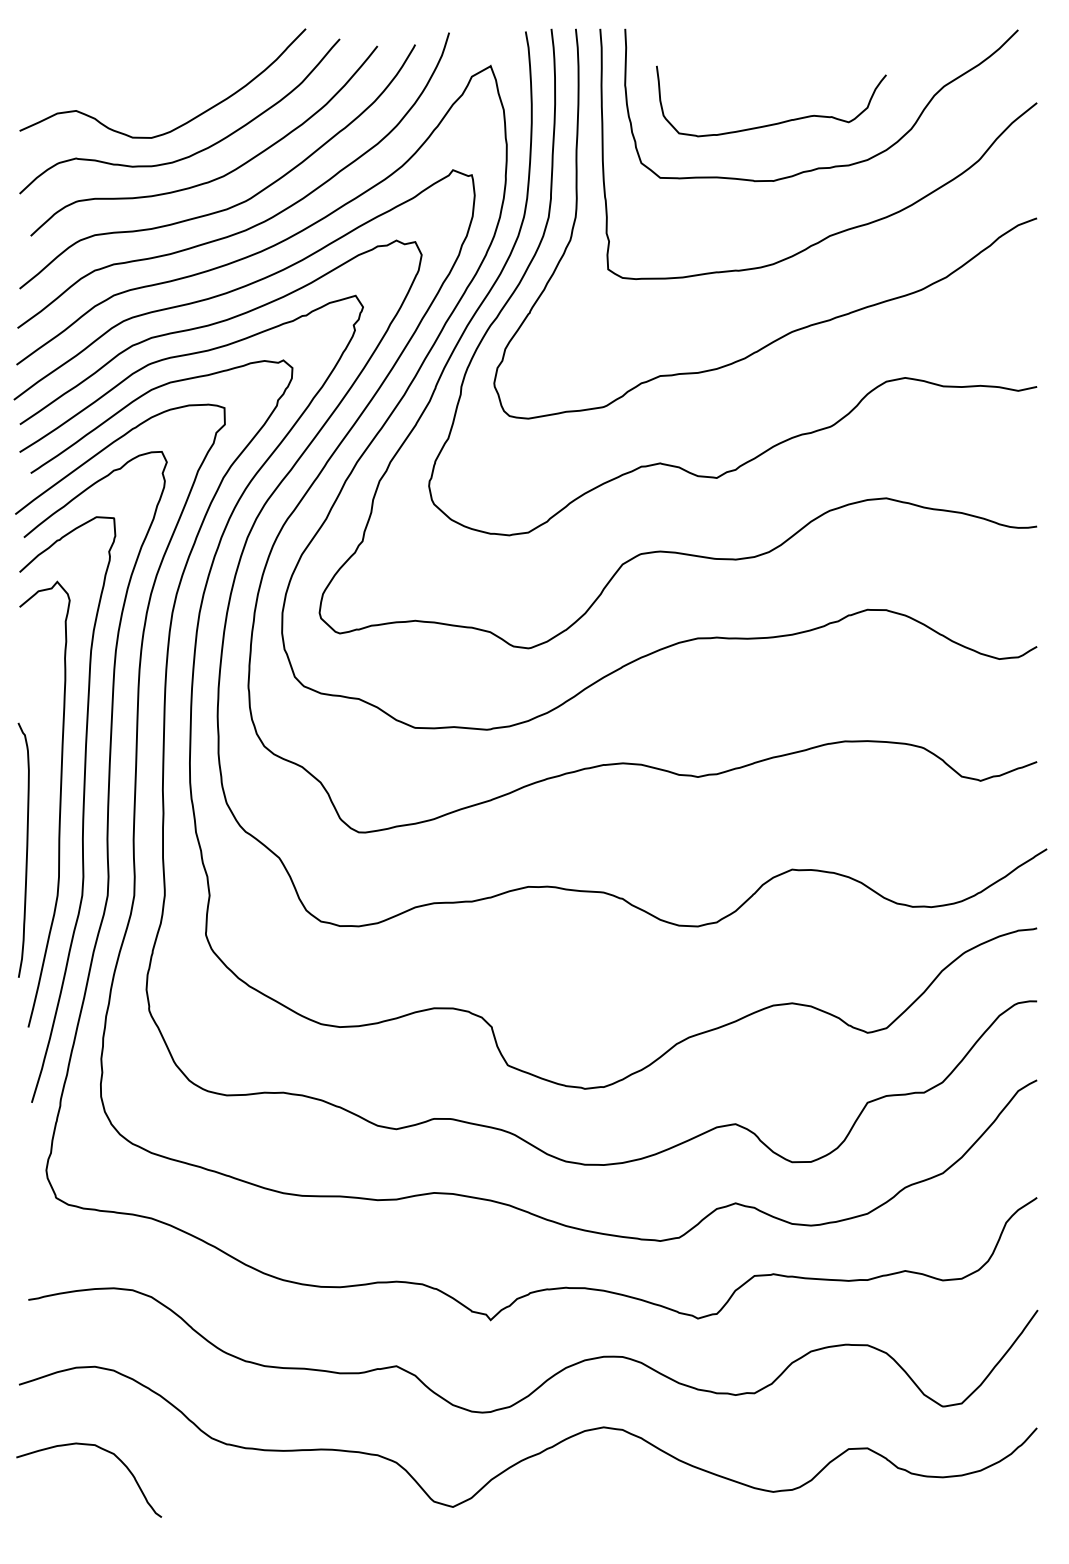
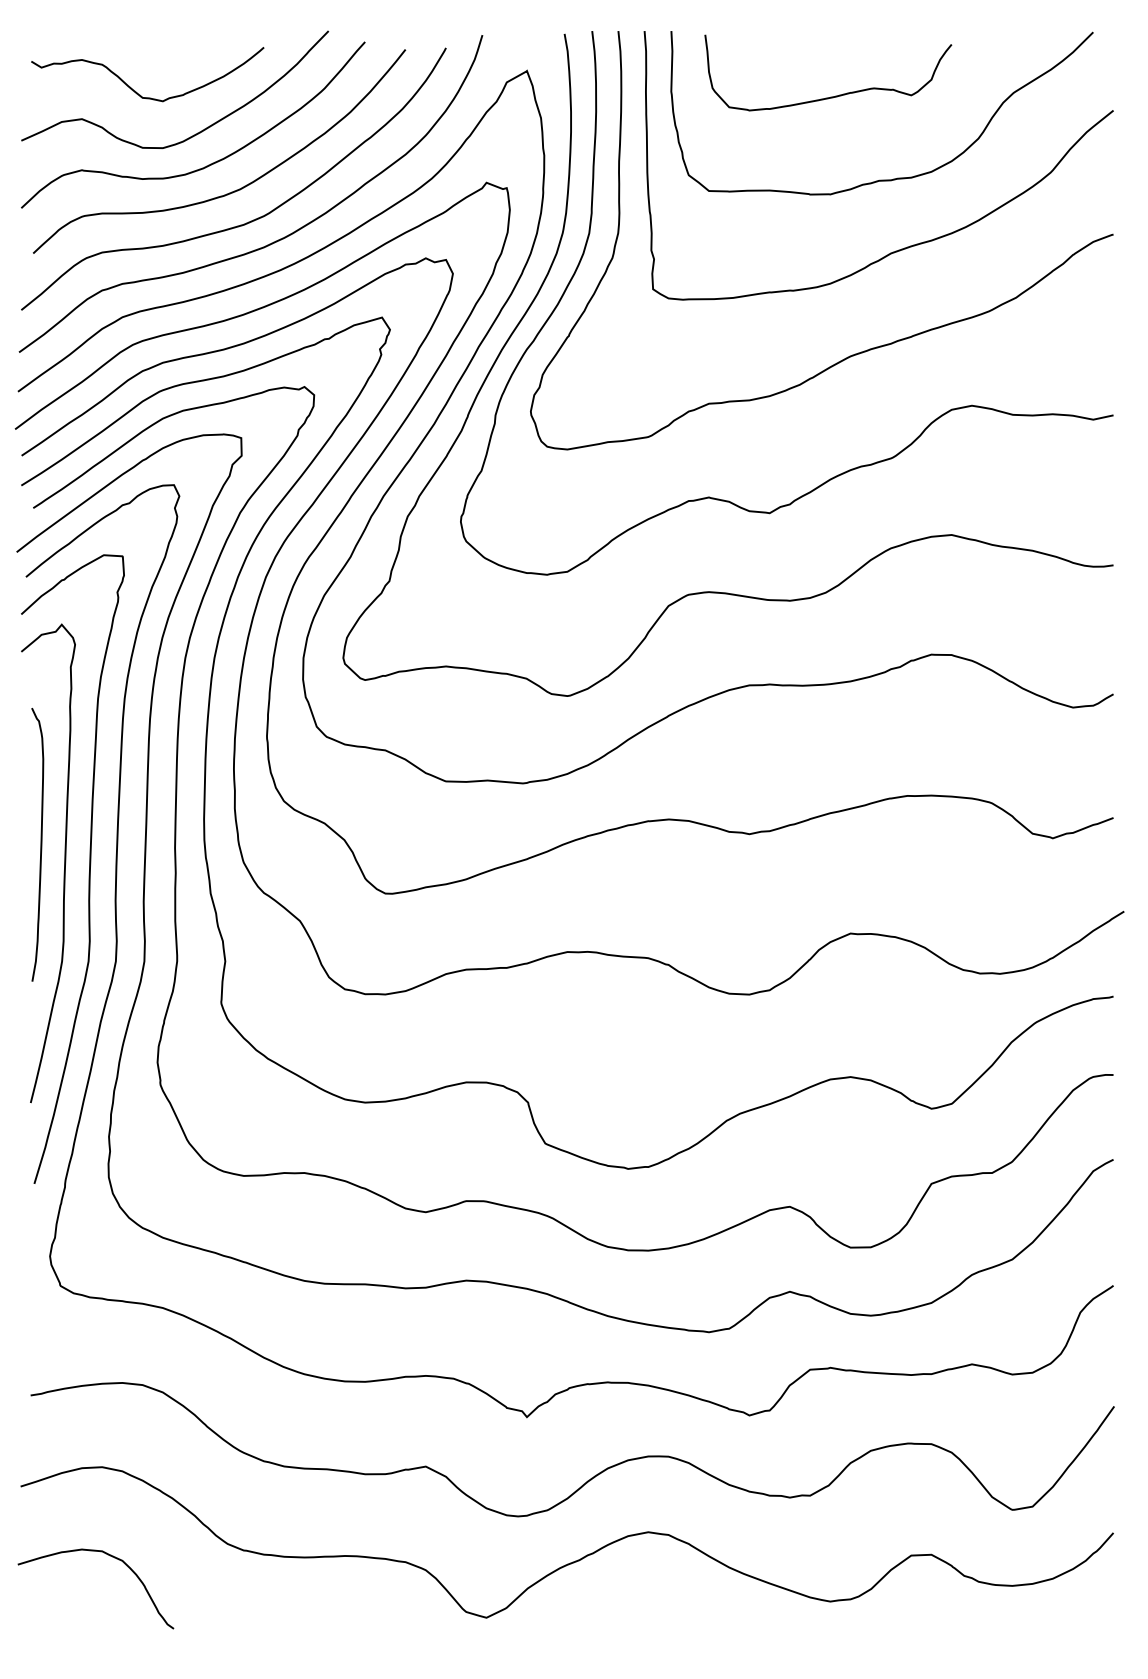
curve: (125, 84) -> (135, 90), added
curve: (778, 122) -> (835, 95), moved
curve: (26, 850) -> (40, 844), moved

